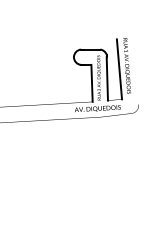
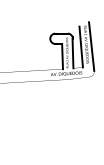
line: (134, 68) -> (91, 46), added

